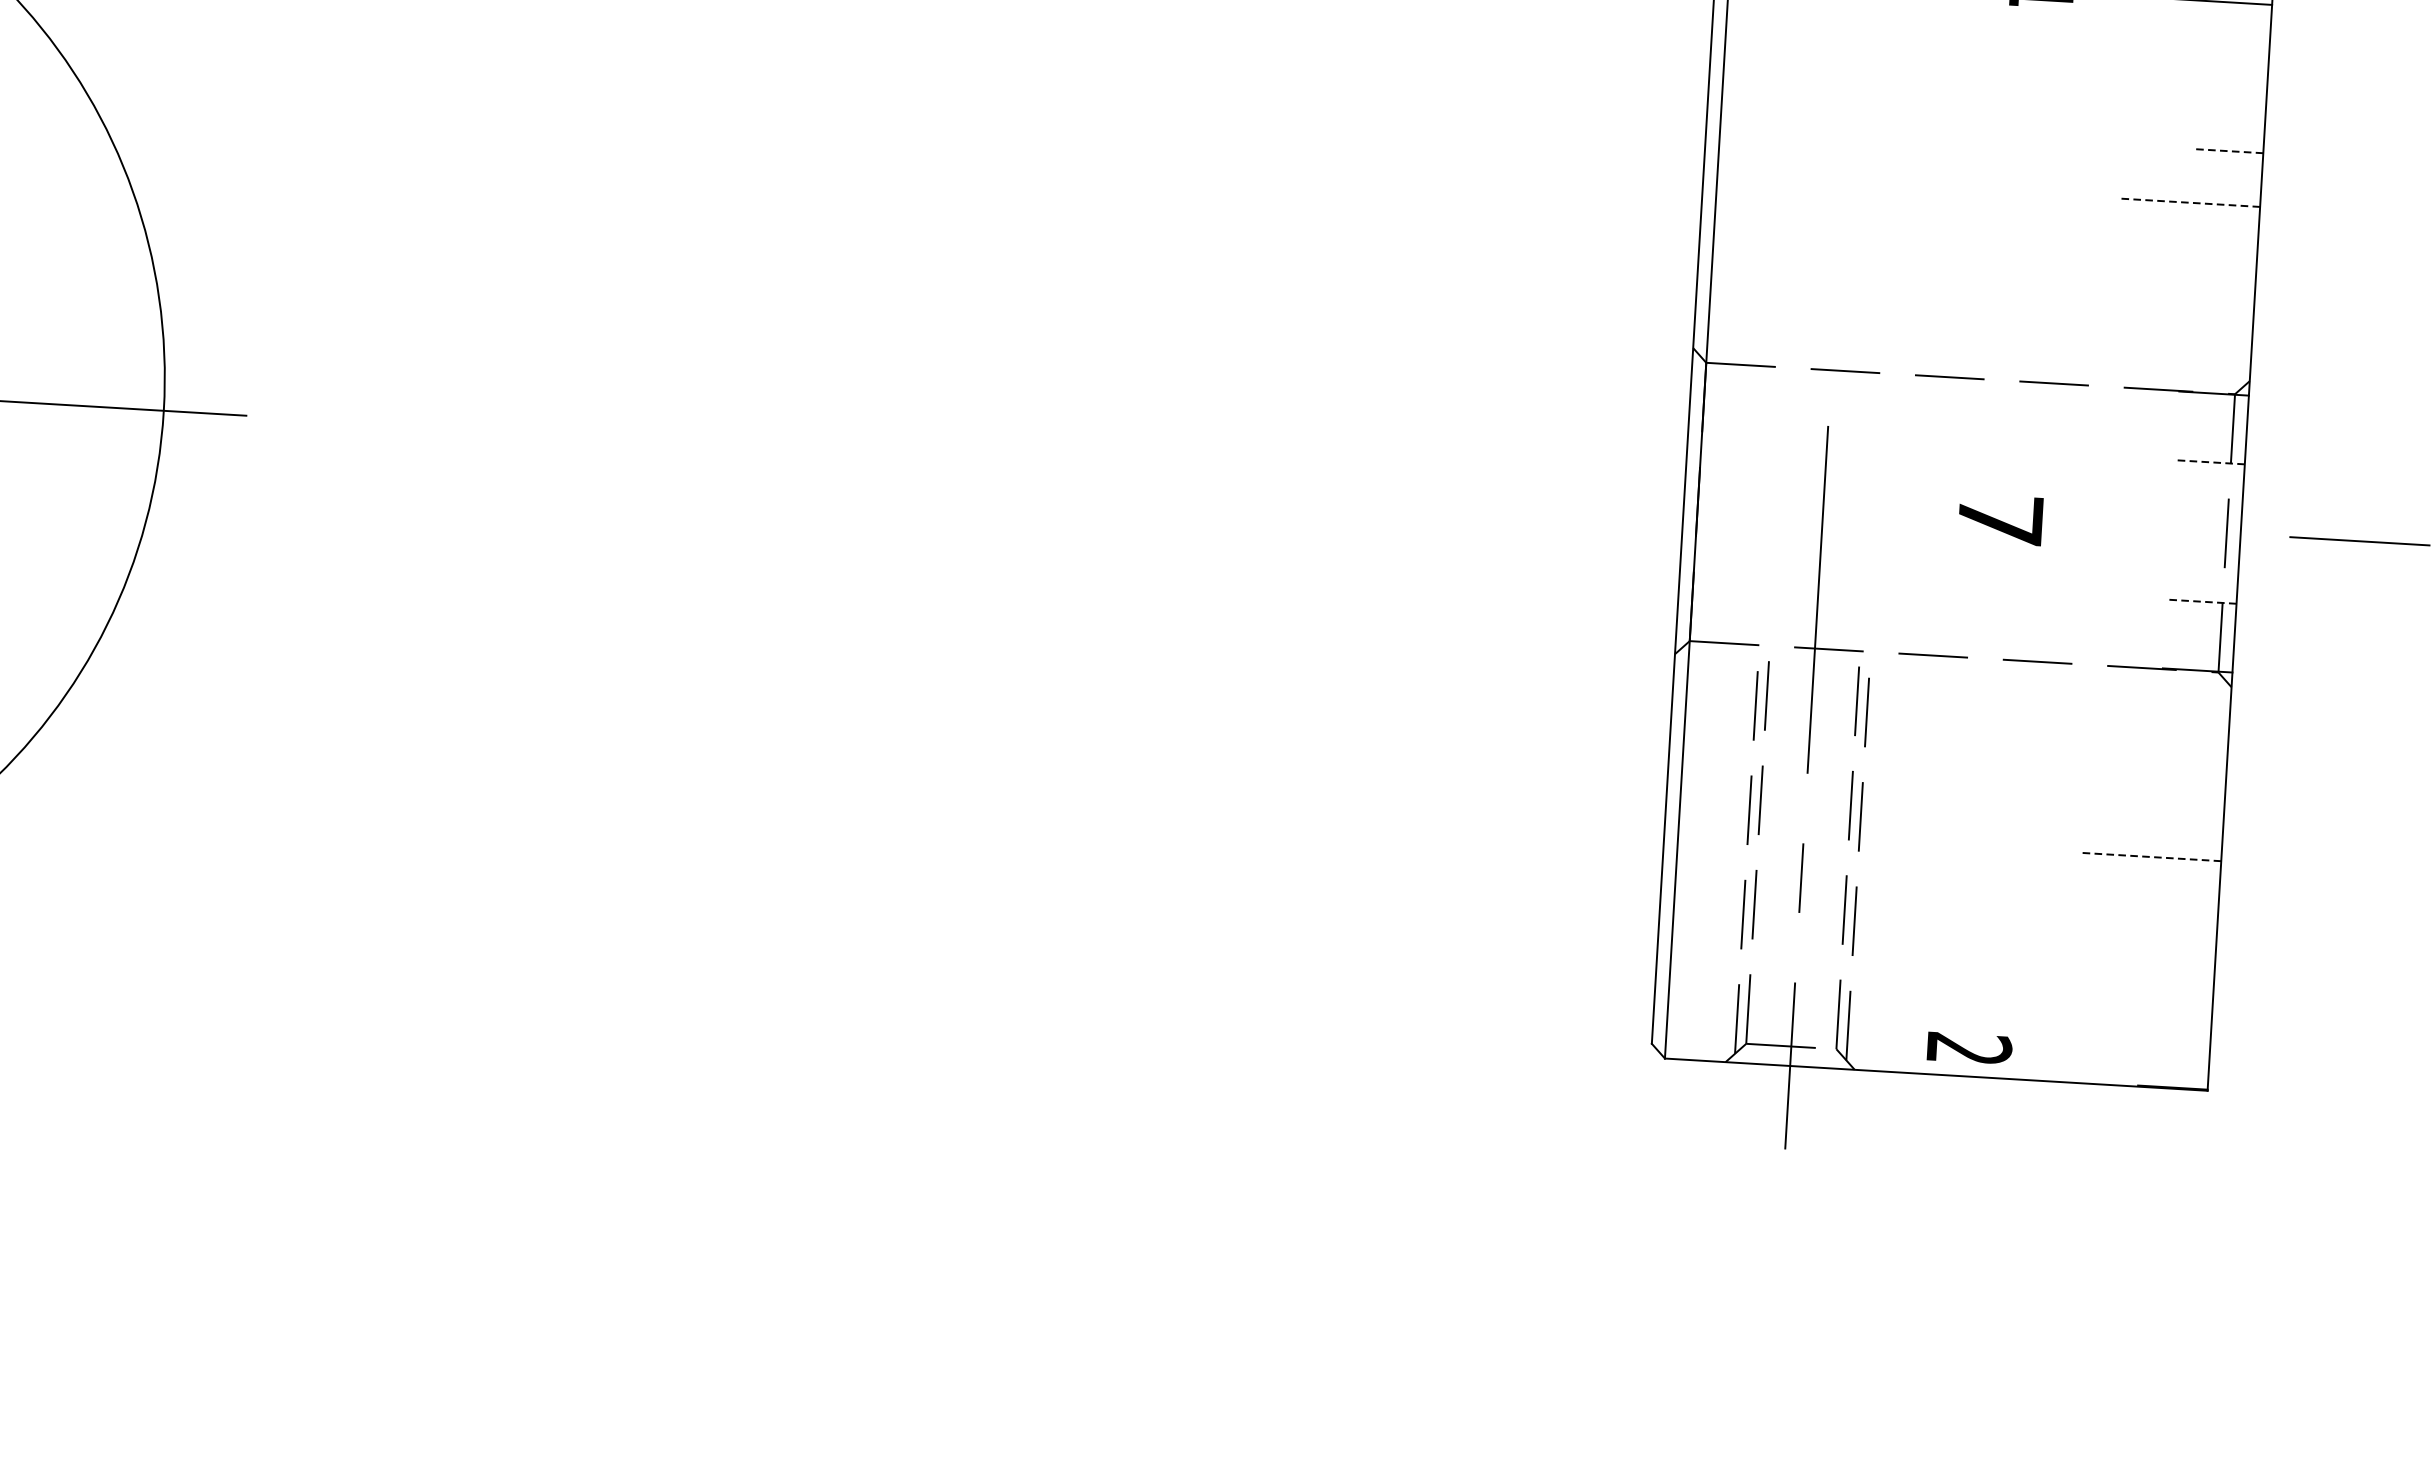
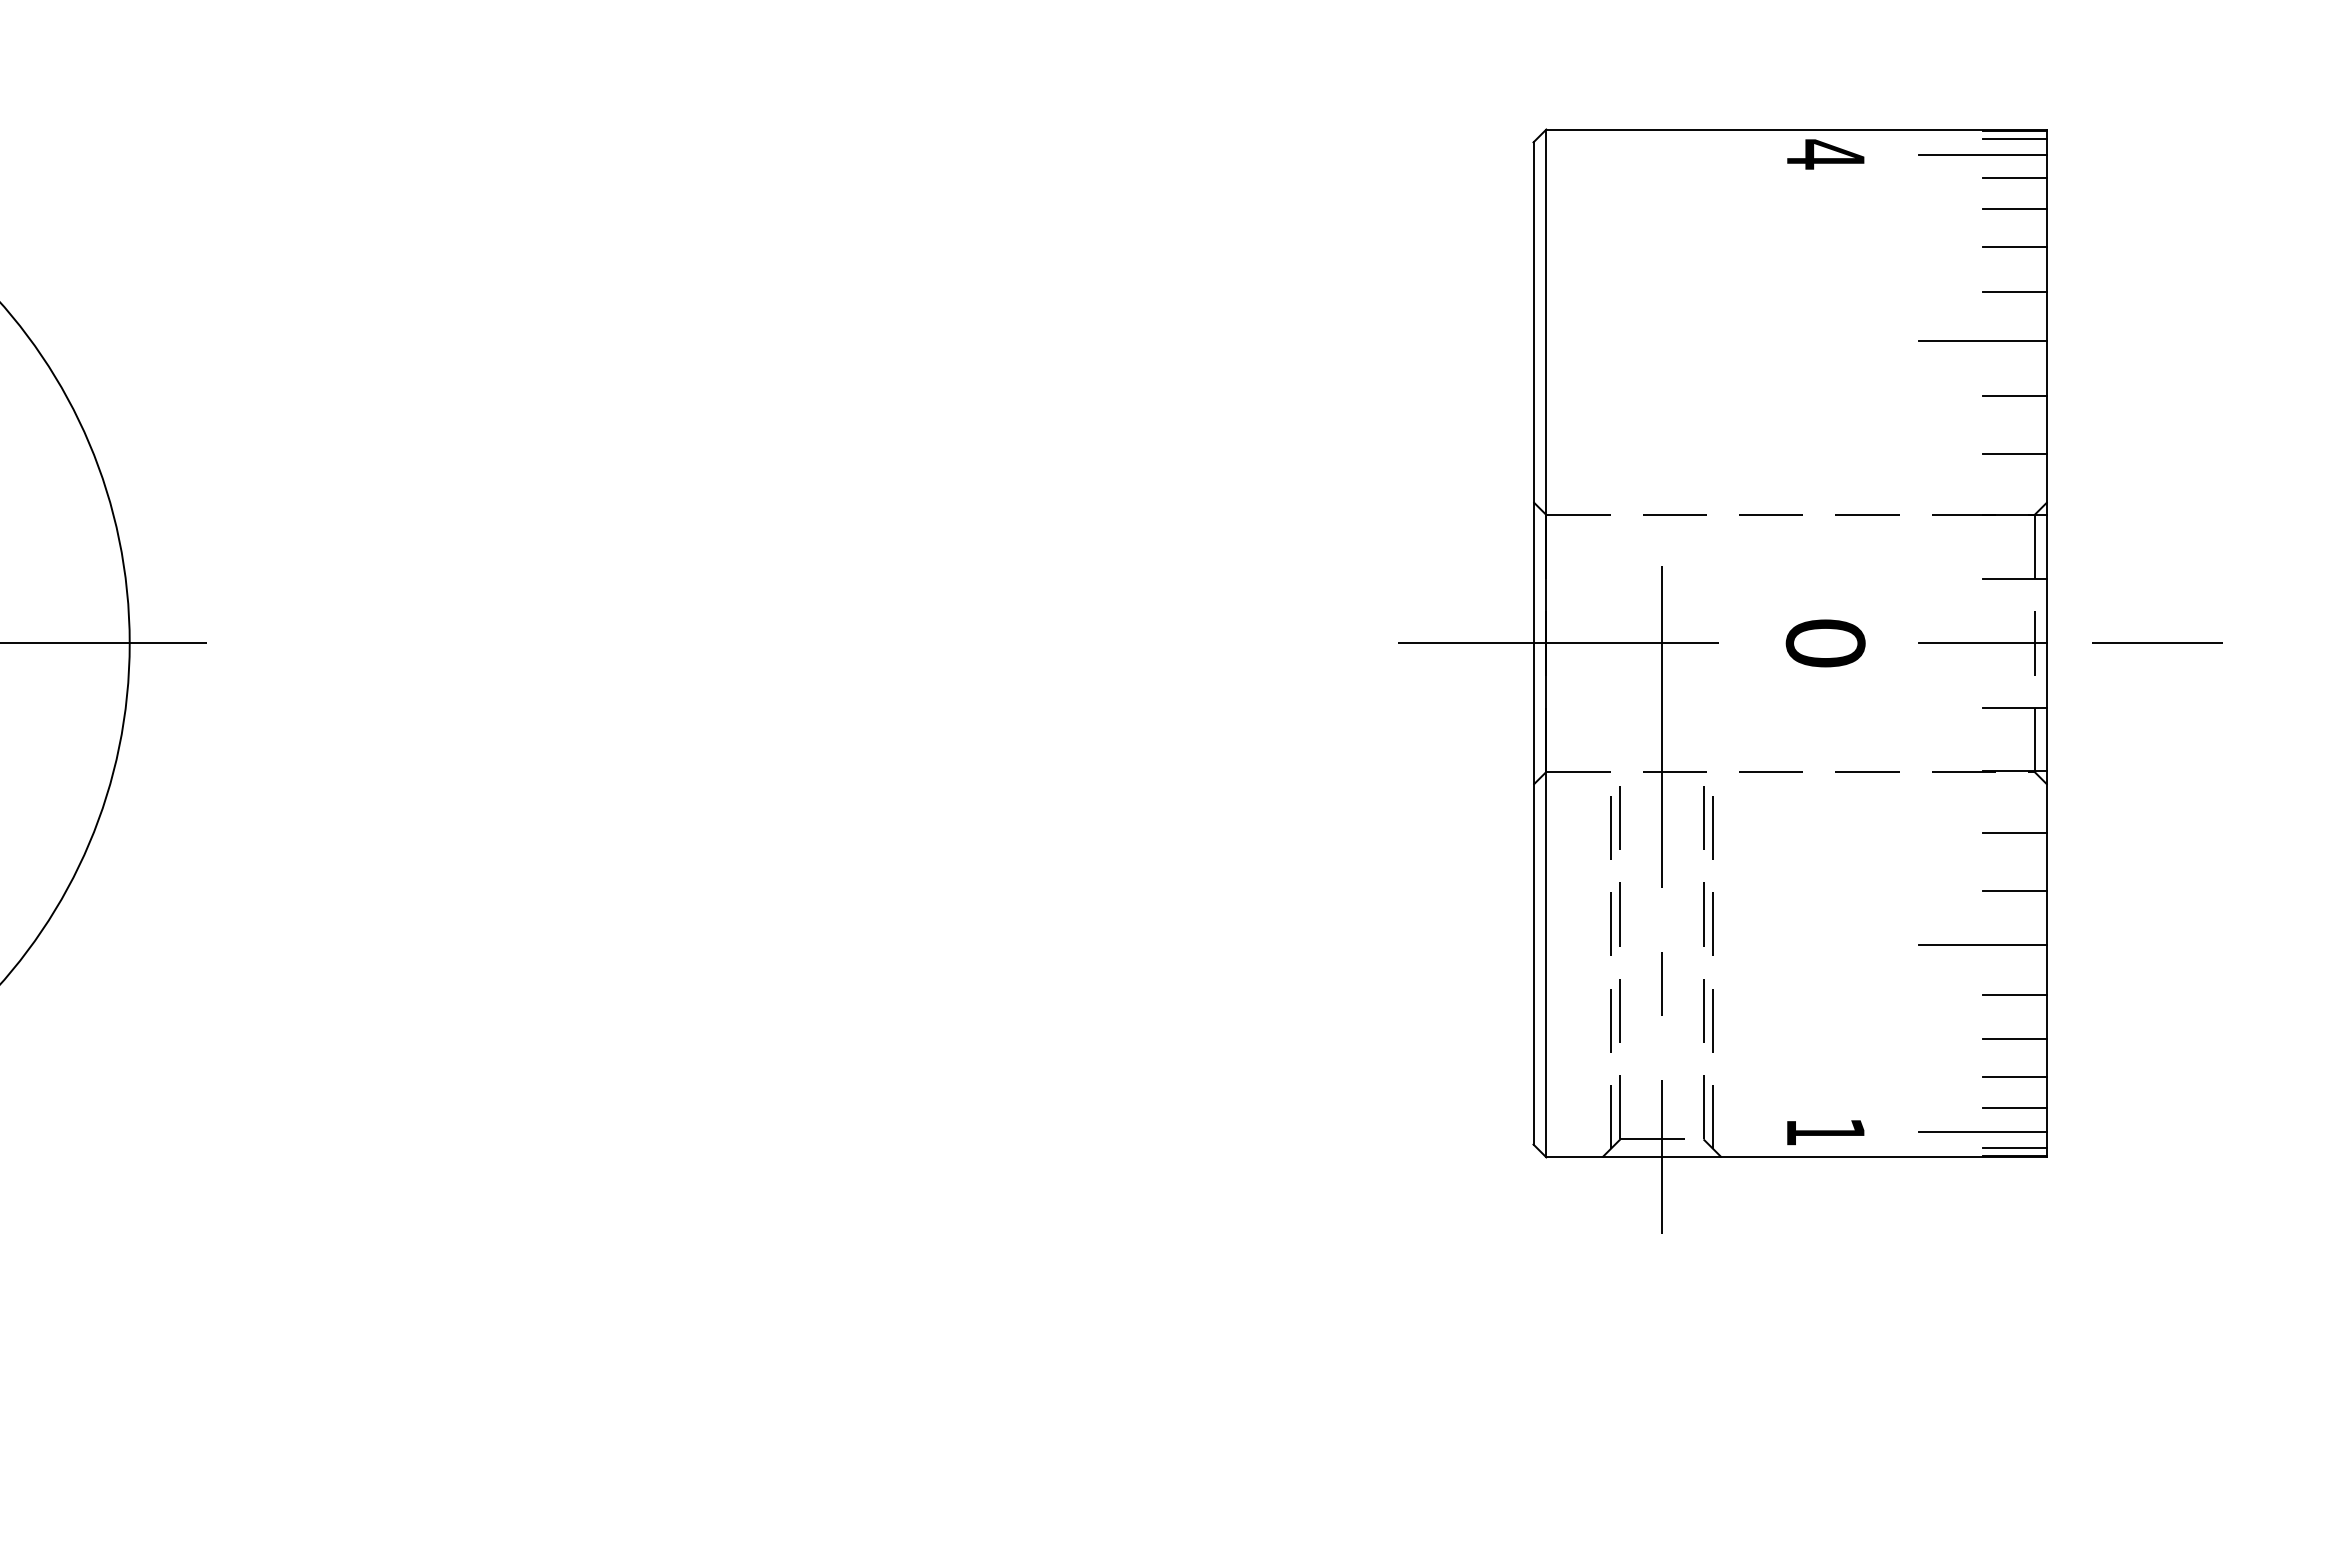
line: (2236, 28) -> (2015, 178), added
line: (2234, 62) -> (2015, 209), added
line: (2231, 103) -> (2015, 247), added
line: (2227, 150) -> (2014, 291), dashed -> solid
line: (2189, 203) -> (1982, 341), dashed -> solid
line: (2222, 263) -> (2015, 395), added
line: (2218, 327) -> (2015, 454), added
line: (2209, 461) -> (2014, 578), dashed -> solid
line: (1695, 501) -> (1544, 643), added
text: (2000, 519) -> (1825, 643), 7 -> 0
line: (2170, 530) -> (1982, 643), added
line: (2200, 601) -> (2014, 707), dashed -> solid
line: (2193, 736) -> (2015, 832), added
line: (2190, 799) -> (2015, 890), added
line: (2150, 857) -> (1982, 945), dashed -> solid
line: (2183, 913) -> (2015, 995), added
line: (2180, 961) -> (2015, 1039), added
line: (2178, 1002) -> (2015, 1077), added
line: (2176, 1035) -> (2015, 1108), added
text: (1970, 1048) -> (1826, 1131), 2 -> 1
line: (2138, 1059) -> (1982, 1132), added
line: (2173, 1079) -> (2015, 1148), added

